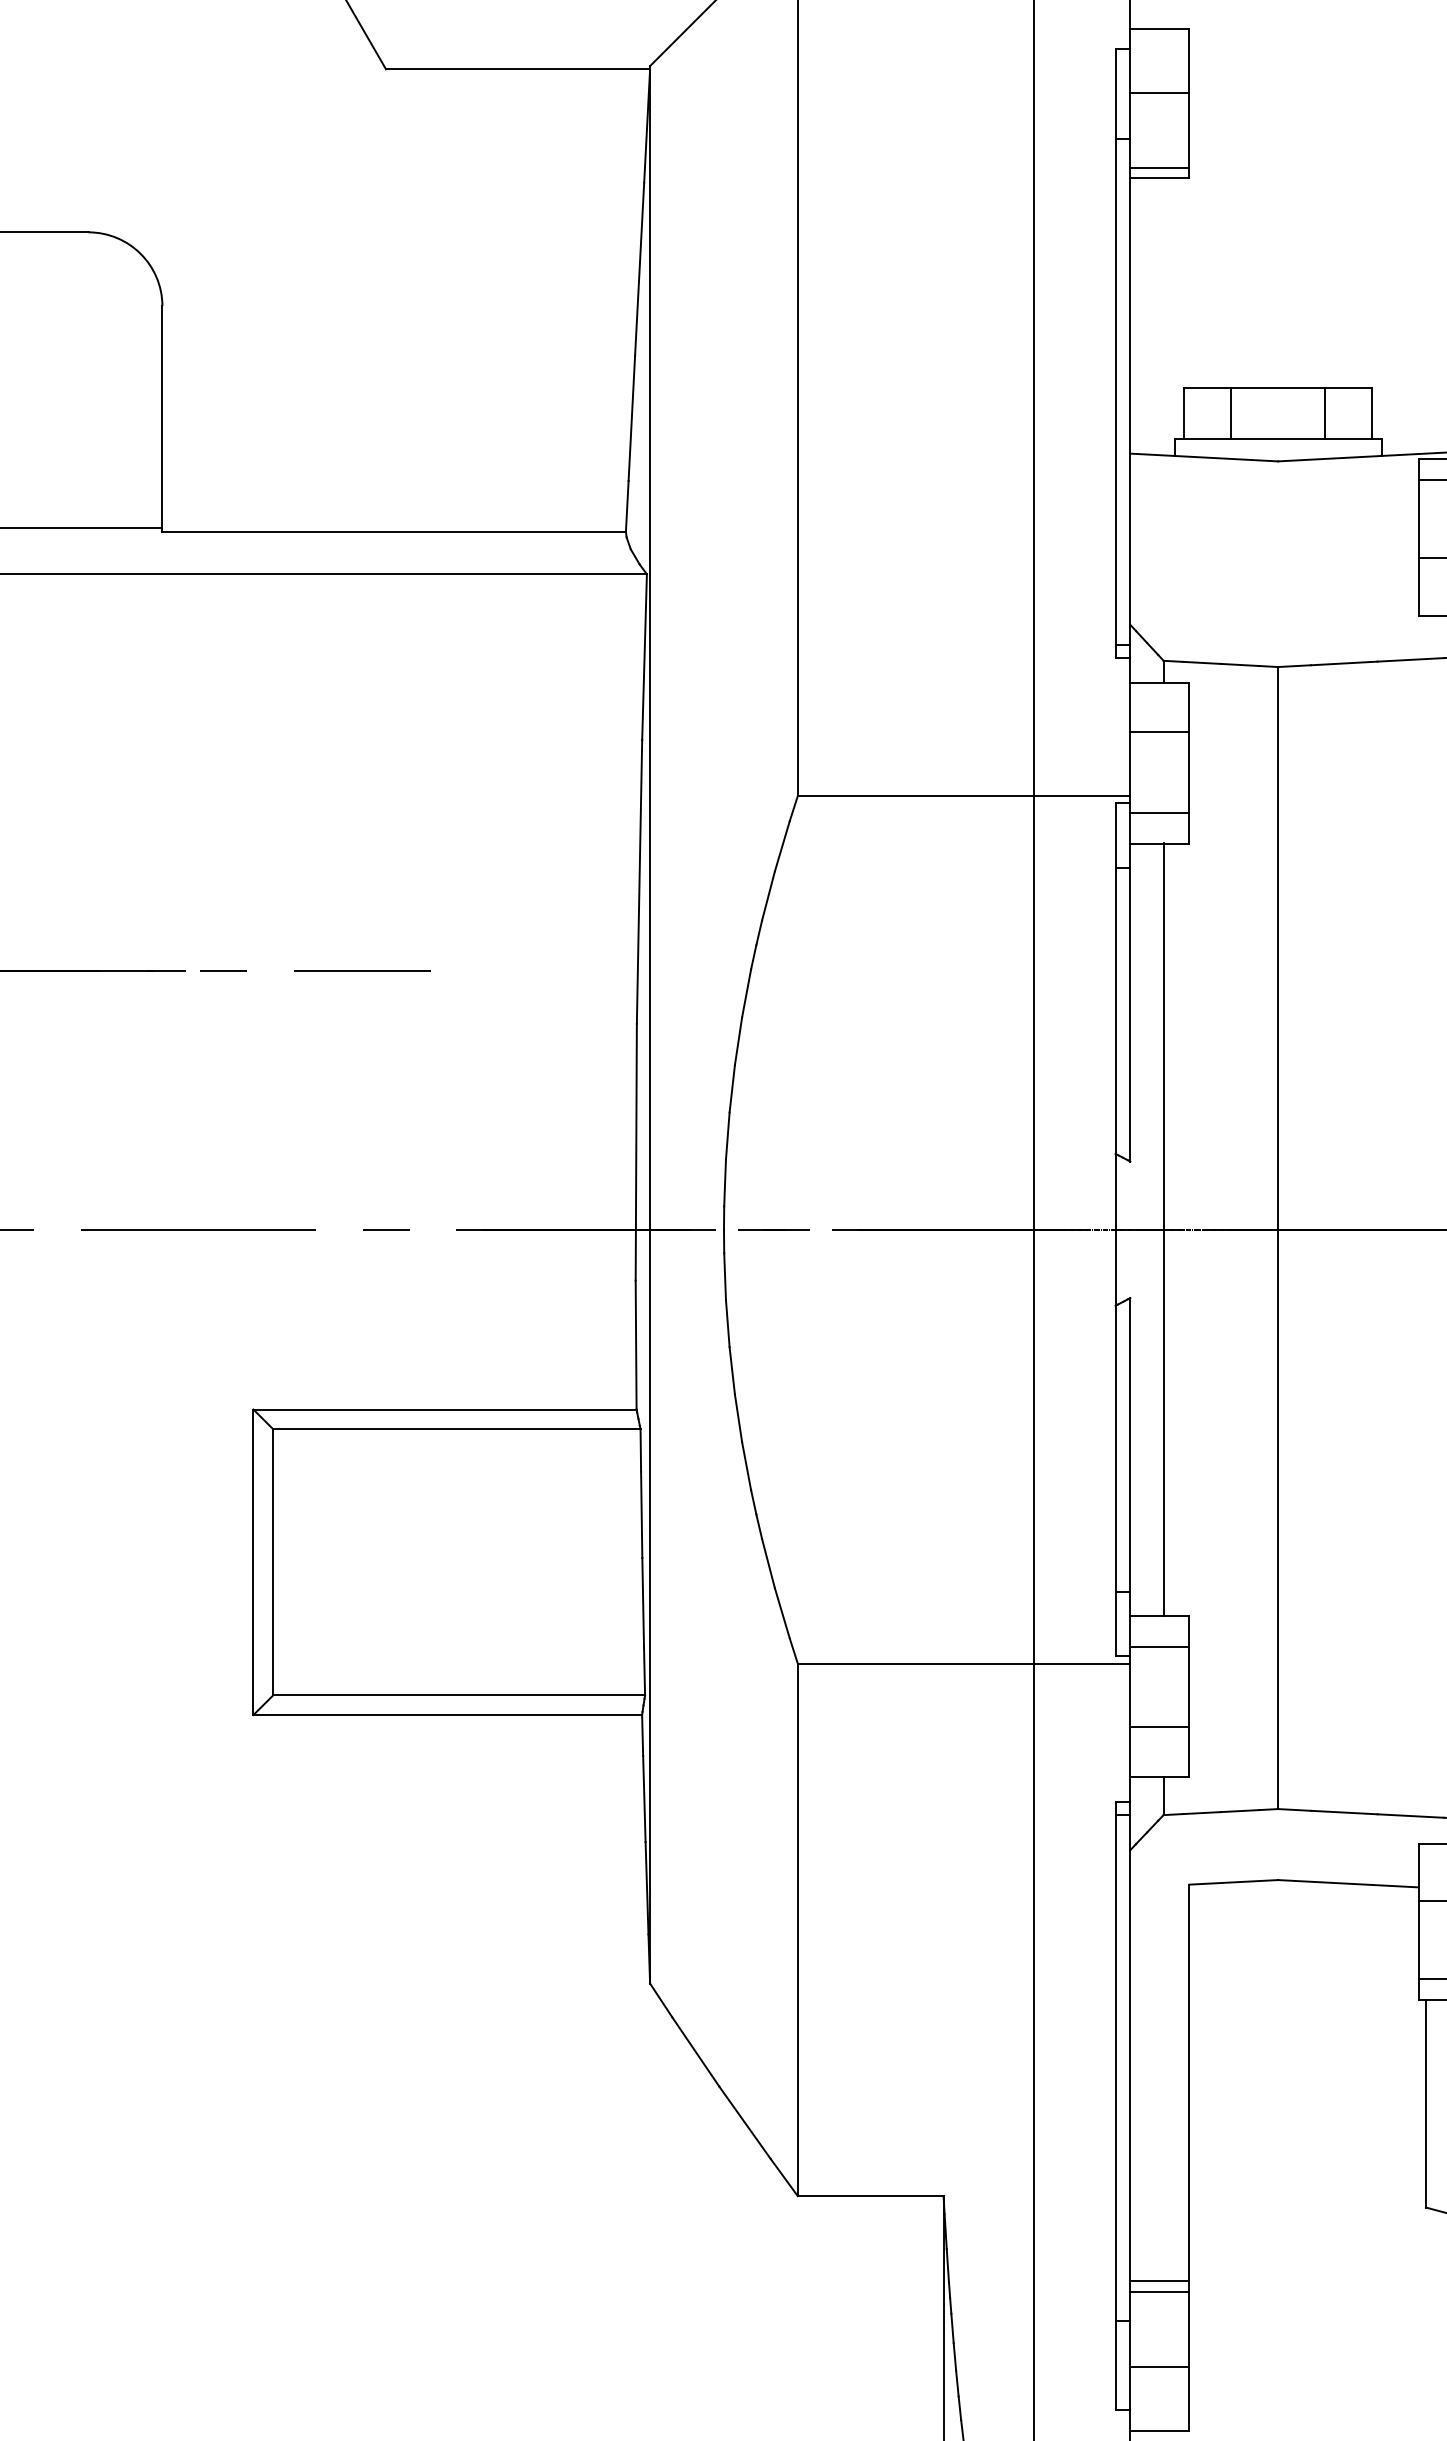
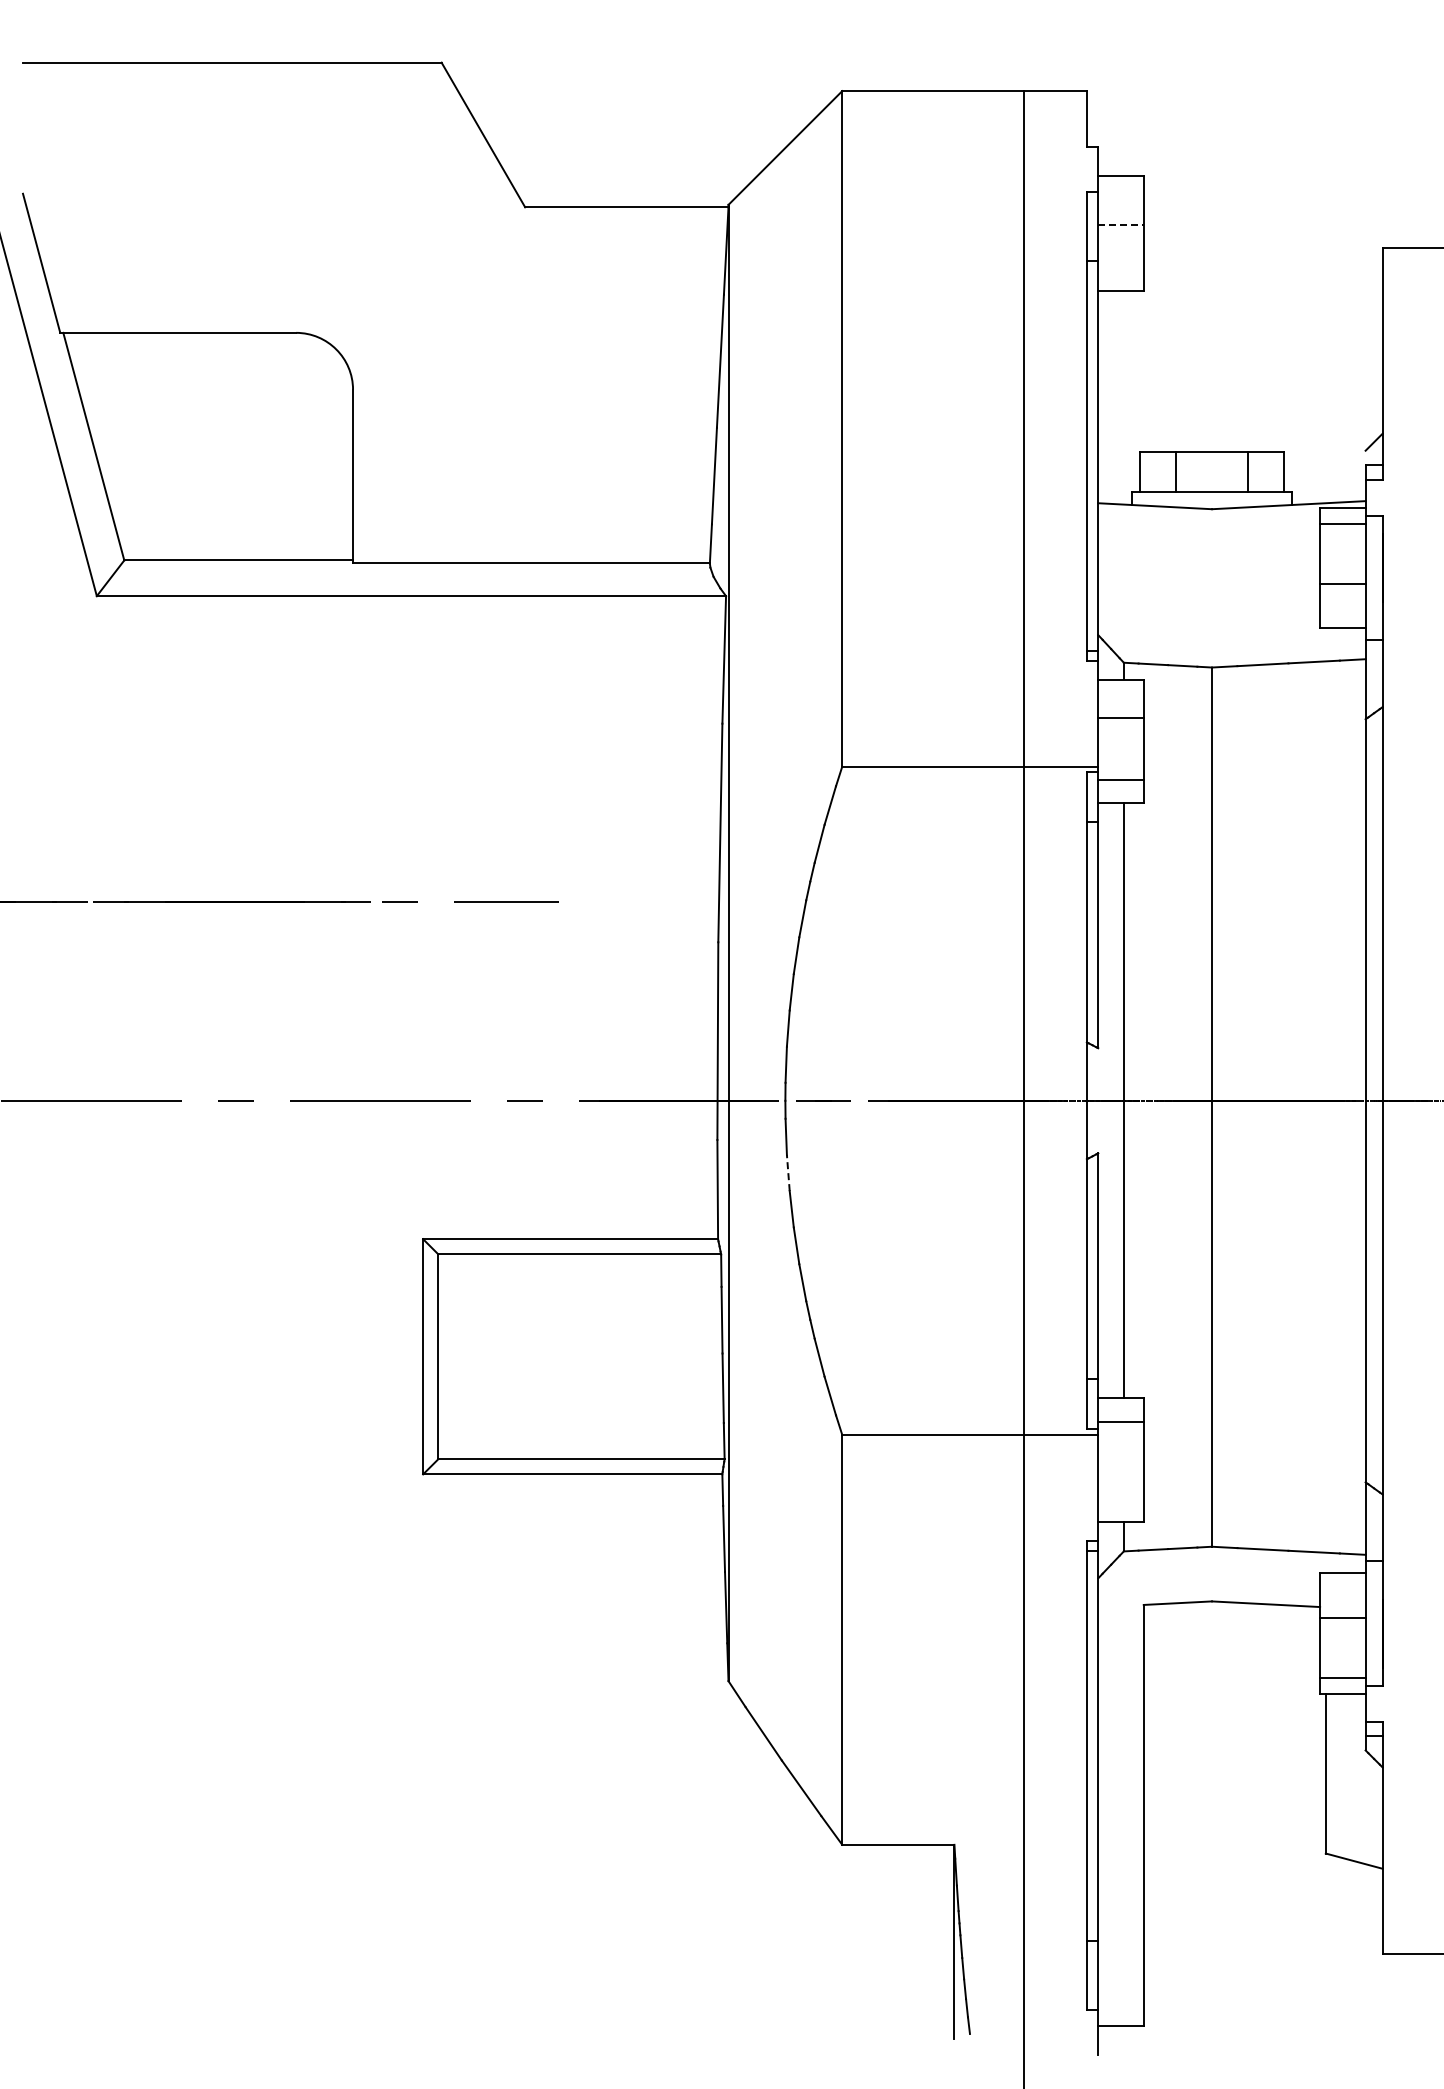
line: (1160, 92) -> (1121, 225), solid -> dashed
line: (1159, 168) -> (1120, 283), removed
line: (728, 1322) -> (788, 1172), solid -> dashed
line: (1159, 1726) -> (1120, 1483), removed
line: (1159, 2281) -> (1120, 1910), removed
line: (1159, 2291) -> (1120, 1918), removed
line: (1159, 2367) -> (1120, 1976), removed

